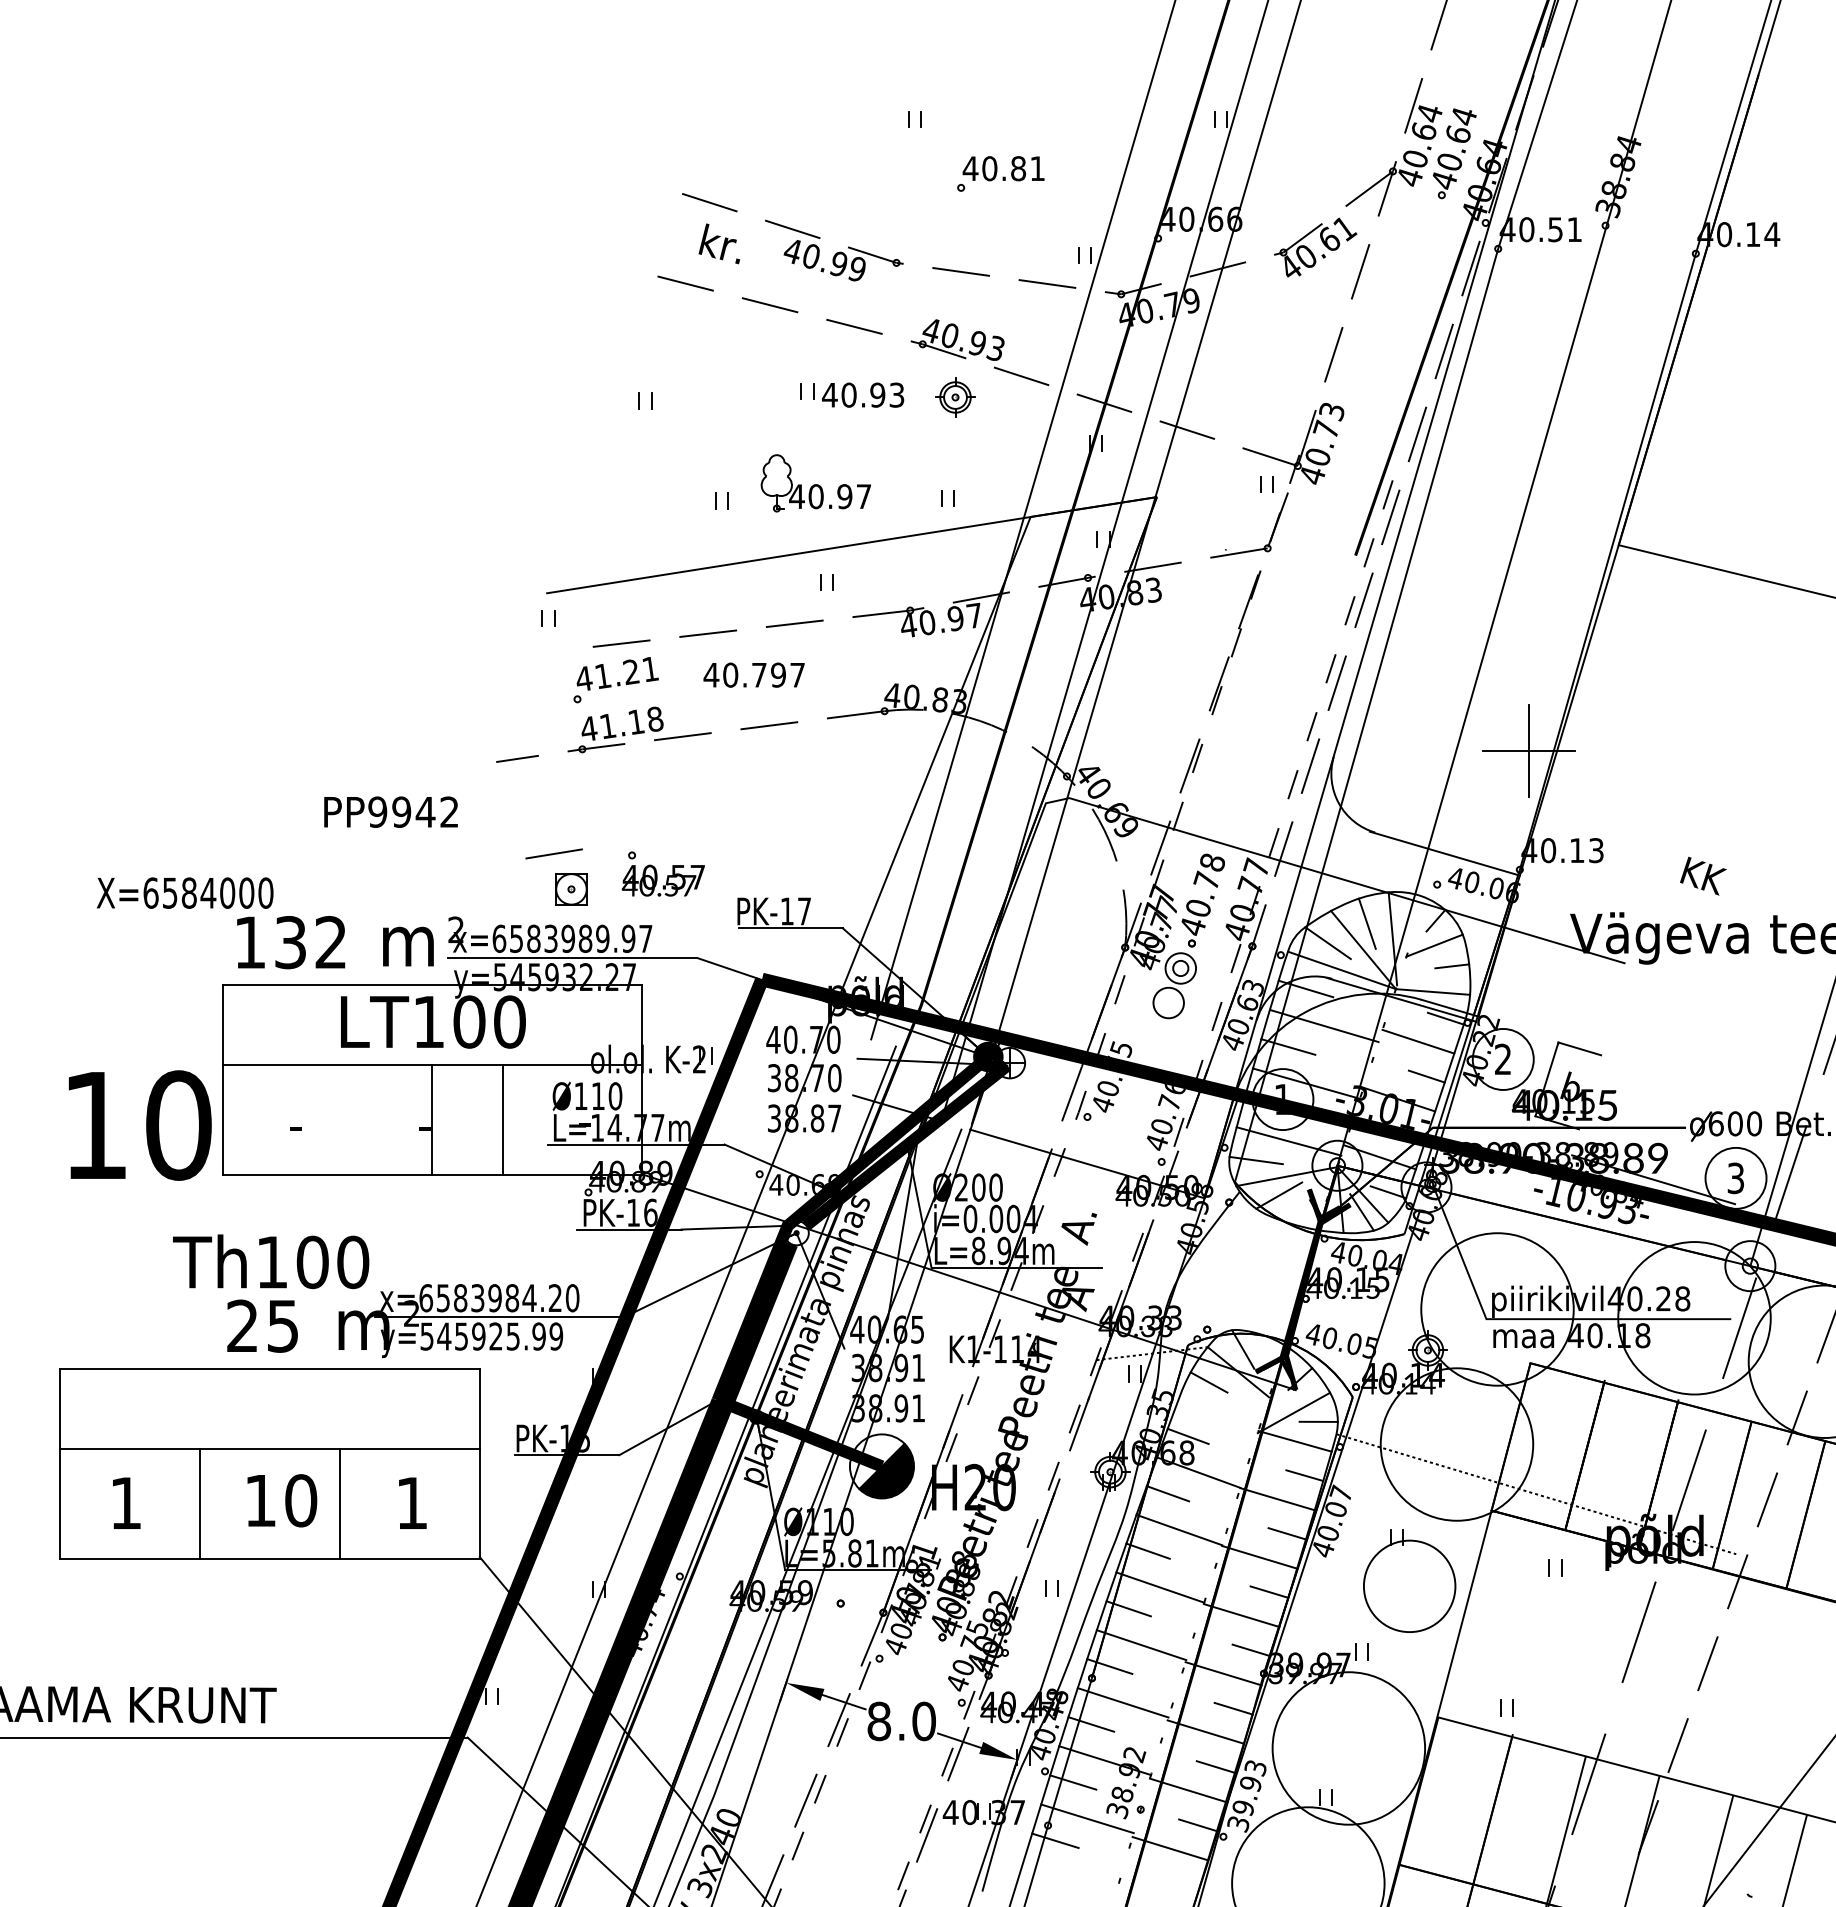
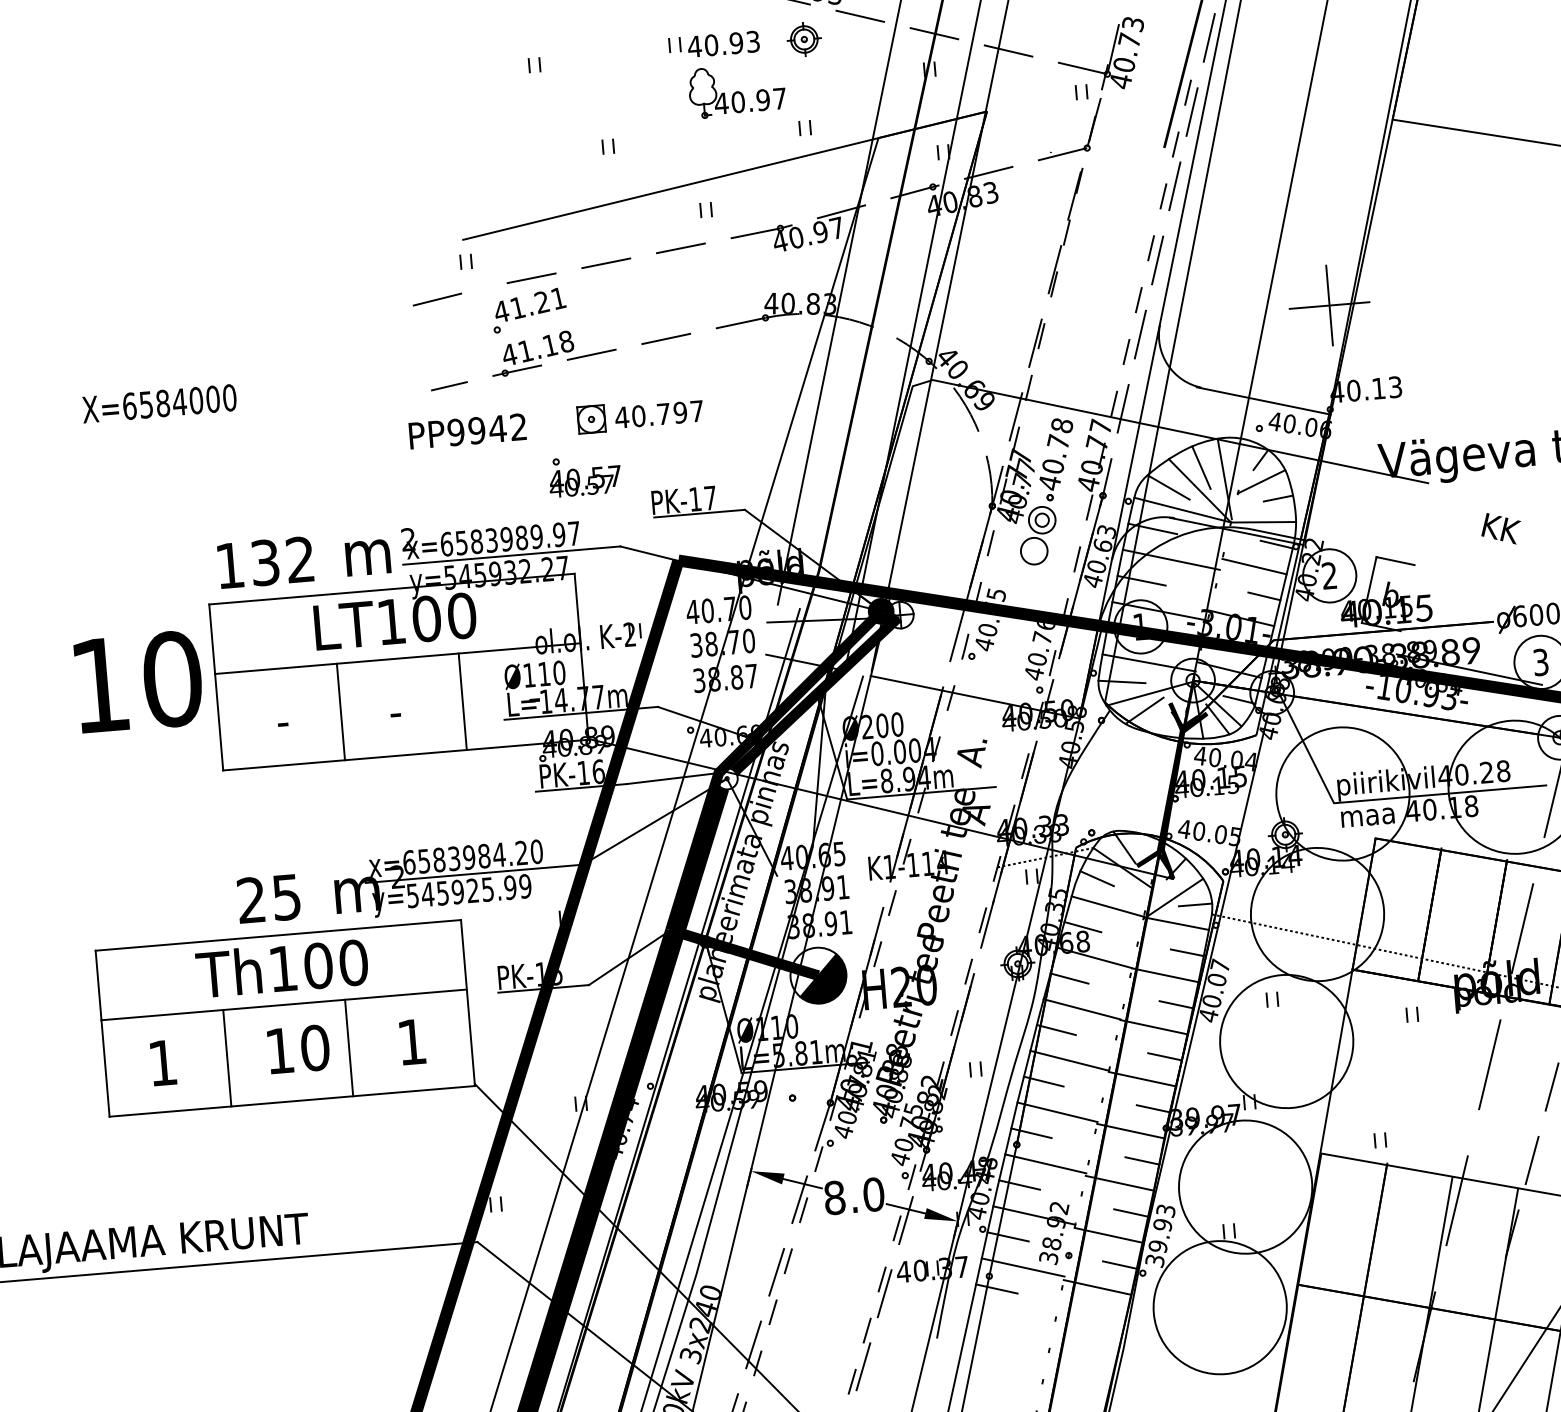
part: (815, 483) -> (736, 90), moved
text: (753, 674) -> (658, 413), moved
text: (390, 811) -> (467, 430), moved
line: (553, 853) -> (436, 299), moved
text: (1703, 875) -> (1501, 528), moved
part: (571, 889) -> (591, 419), moved
text: (184, 892) -> (158, 403), moved
line: (431, 1119) -> (340, 711), moved
text: (139, 1125) -> (138, 682), moved
text: (271, 1261) -> (282, 968), moved
line: (1218, 1415) -> (1107, 906), added
circle: (1409, 1586) -> (1286, 1041), size x1.67

